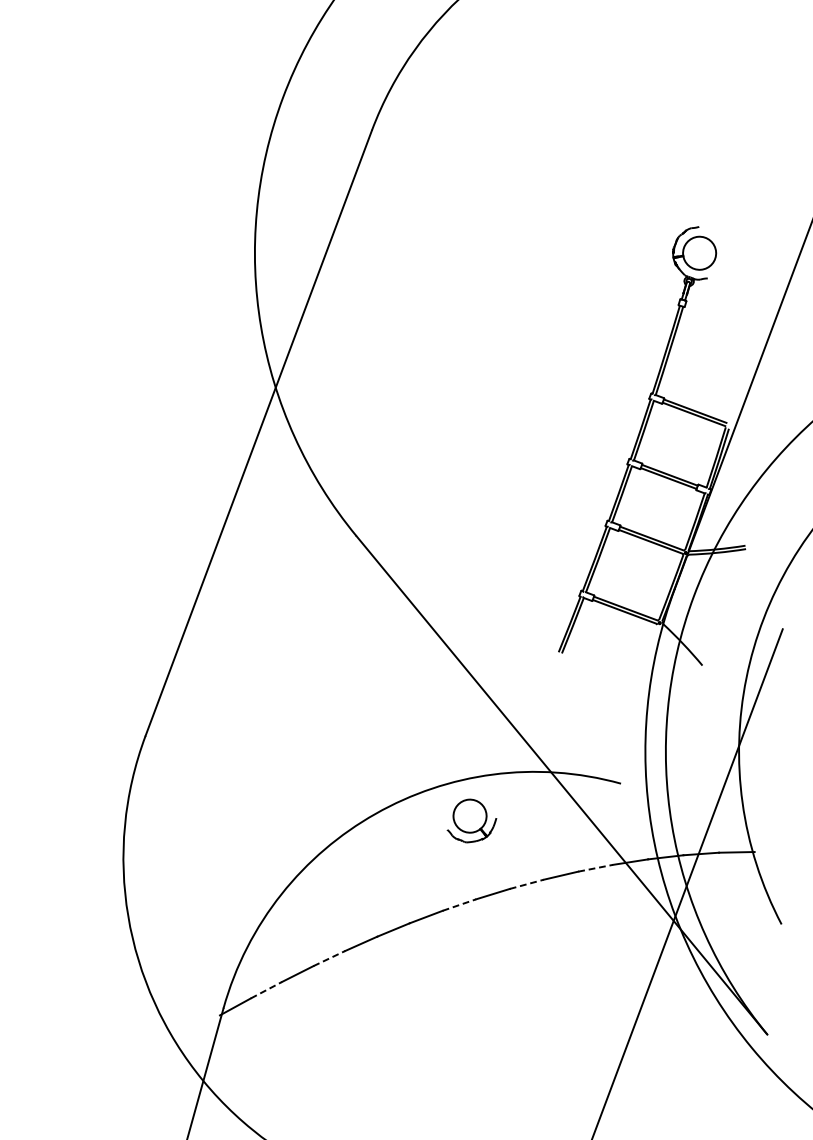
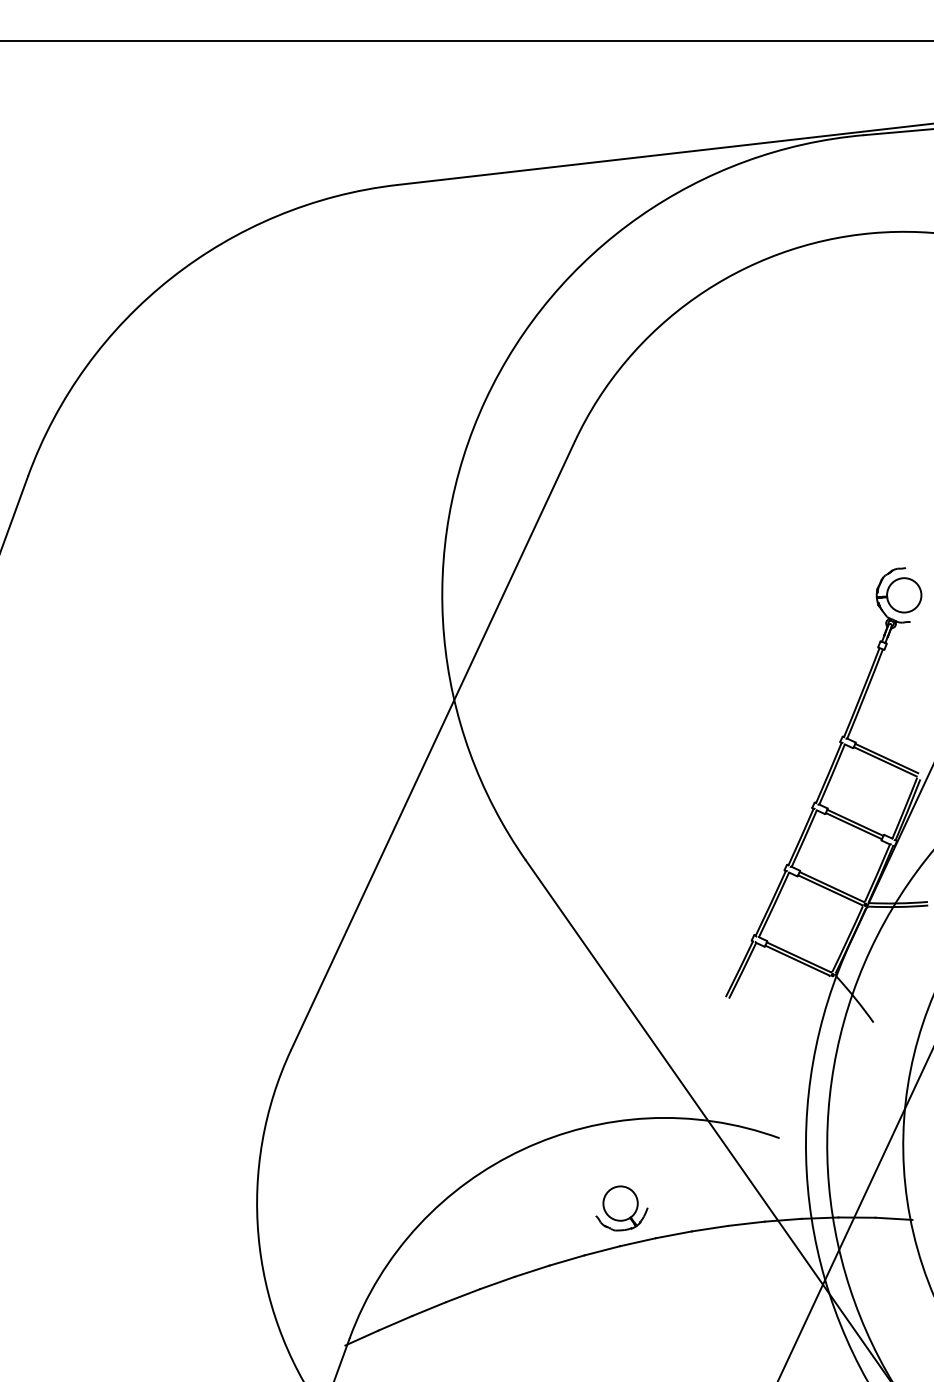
part: (471, 820) -> (621, 1208), moved
line: (595, 867) -> (746, 1223), dashed -> solid
line: (527, 883) -> (674, 1234), dashed -> solid
line: (459, 904) -> (602, 1250), dashed -> solid
line: (329, 958) -> (463, 1295), dashed -> solid
line: (266, 990) -> (395, 1323), dashed -> solid

